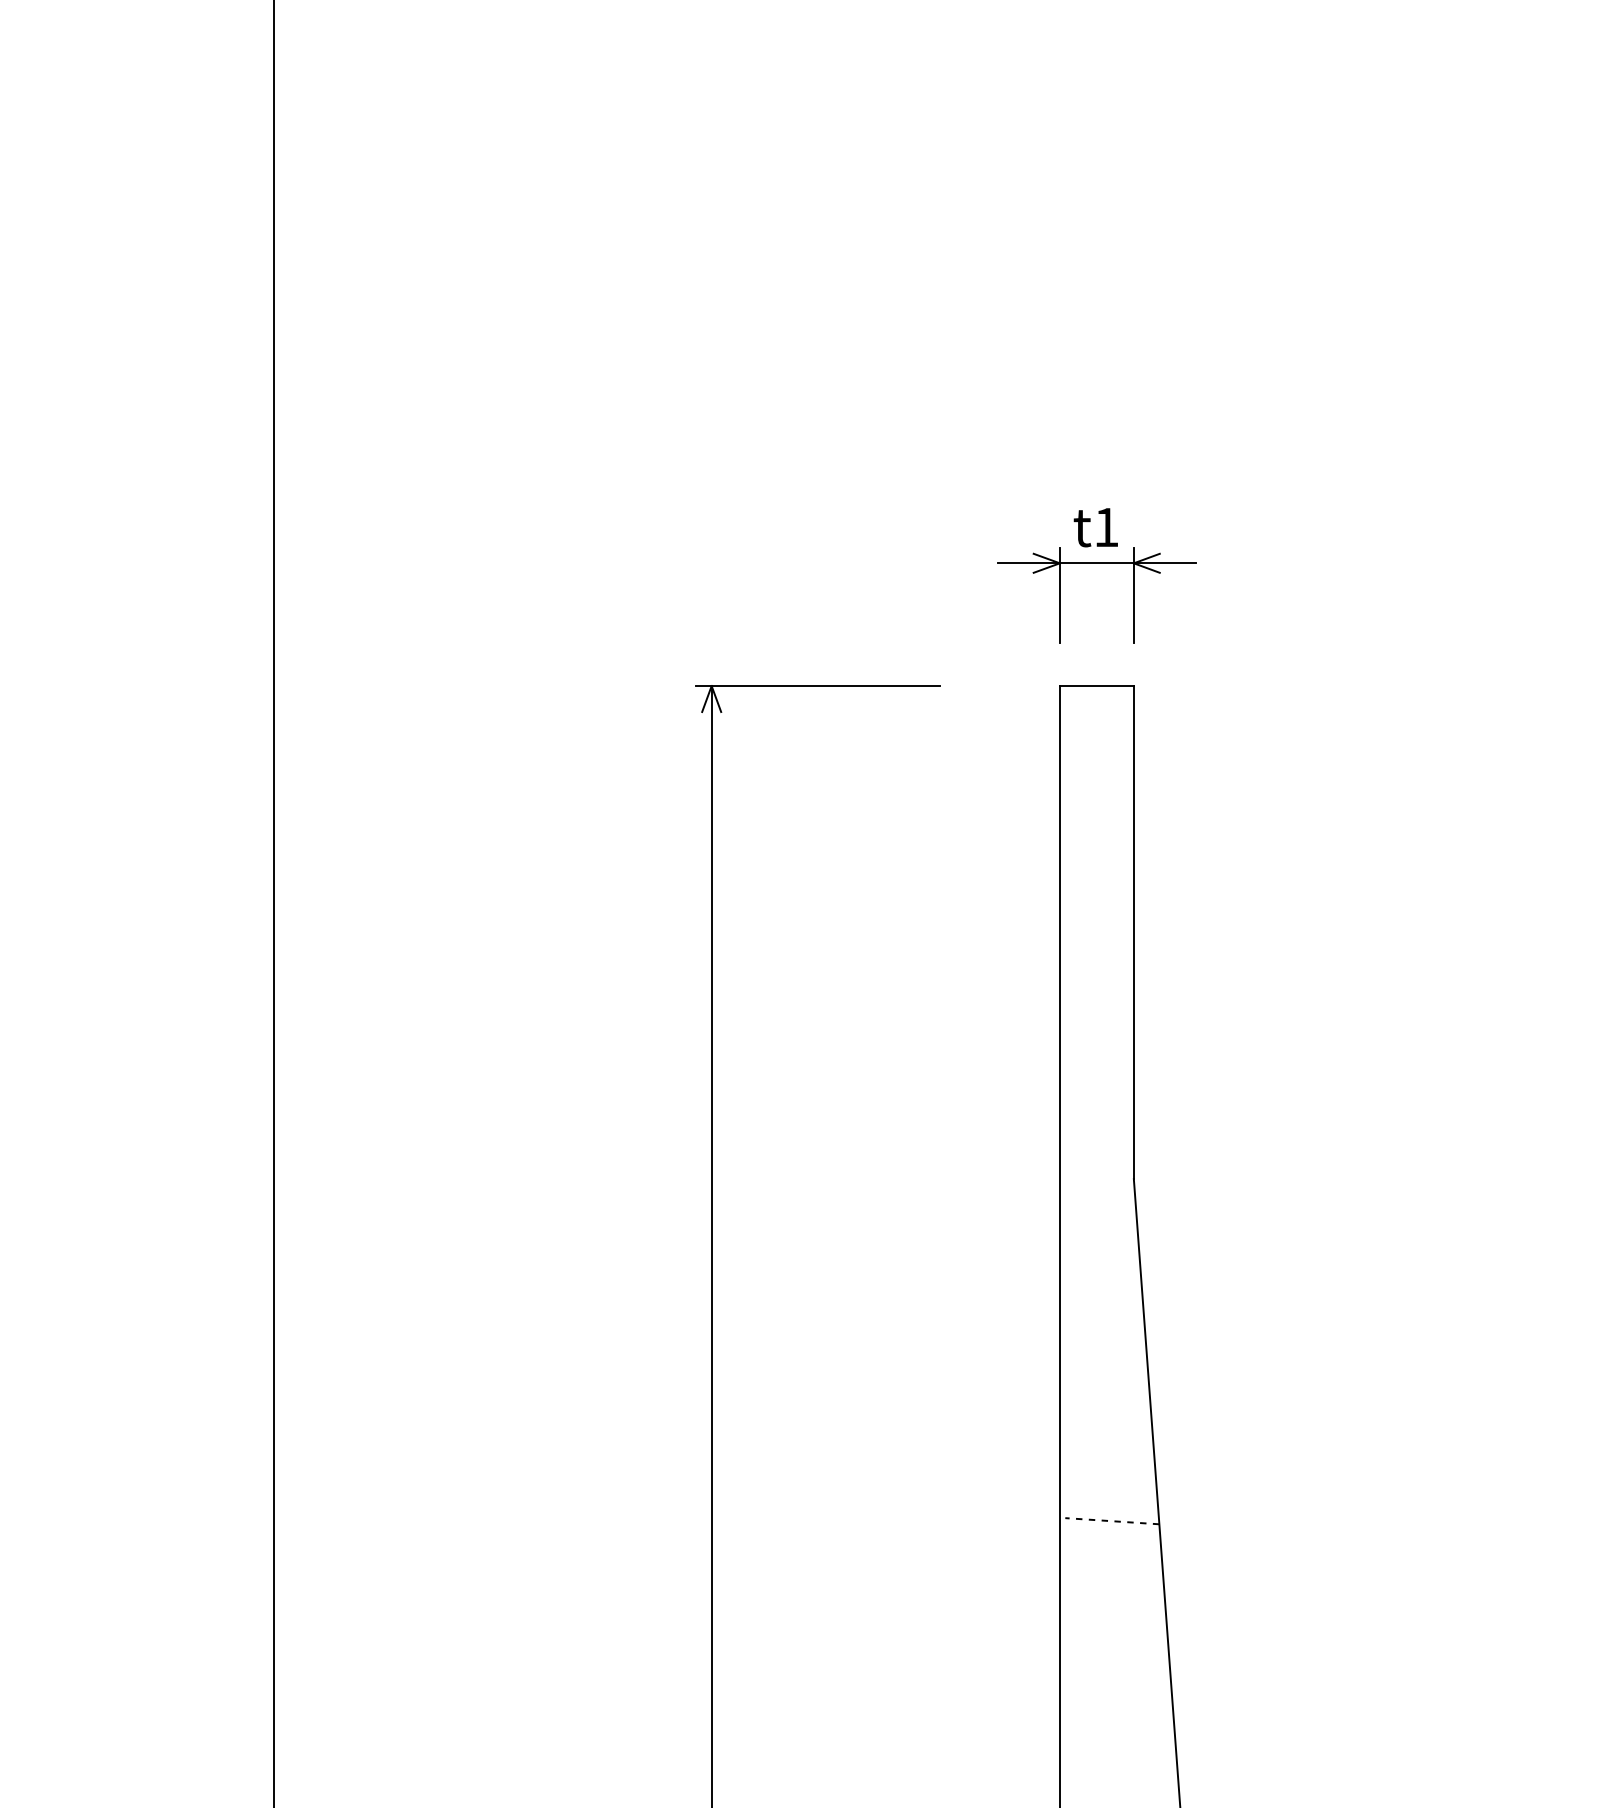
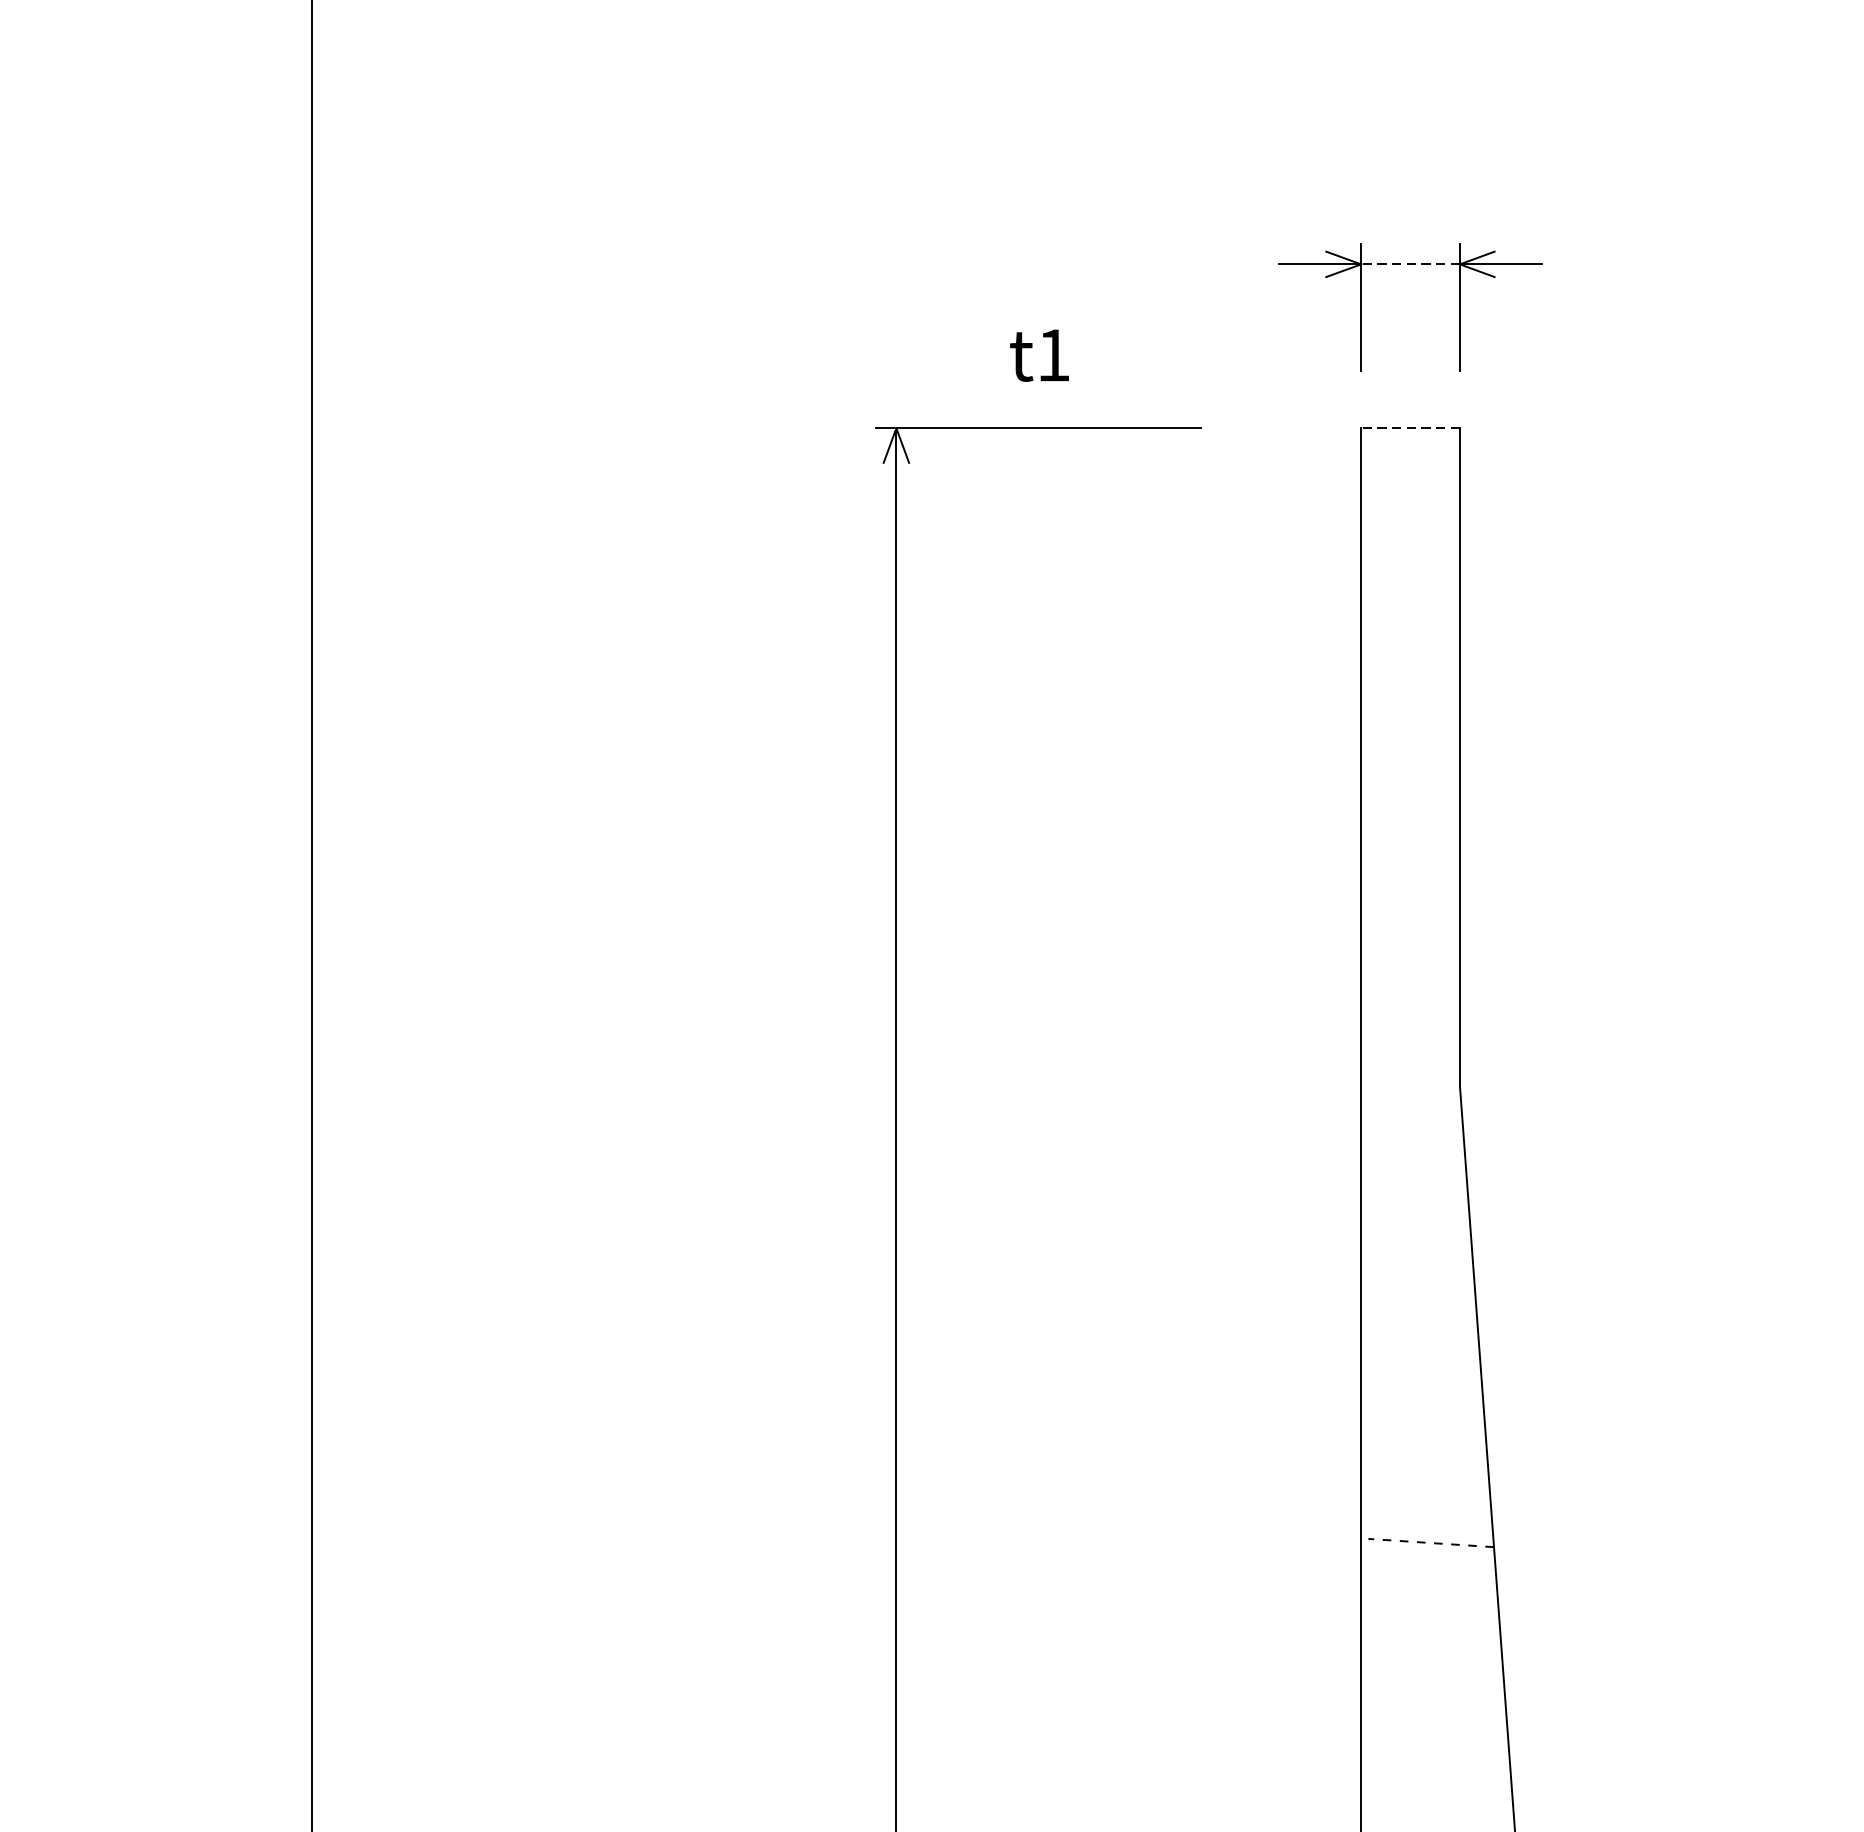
text: (1095, 527) -> (1038, 355), moved
line: (1096, 563) -> (1410, 264), solid -> dashed
line: (1096, 686) -> (1410, 428), solid -> dashed

